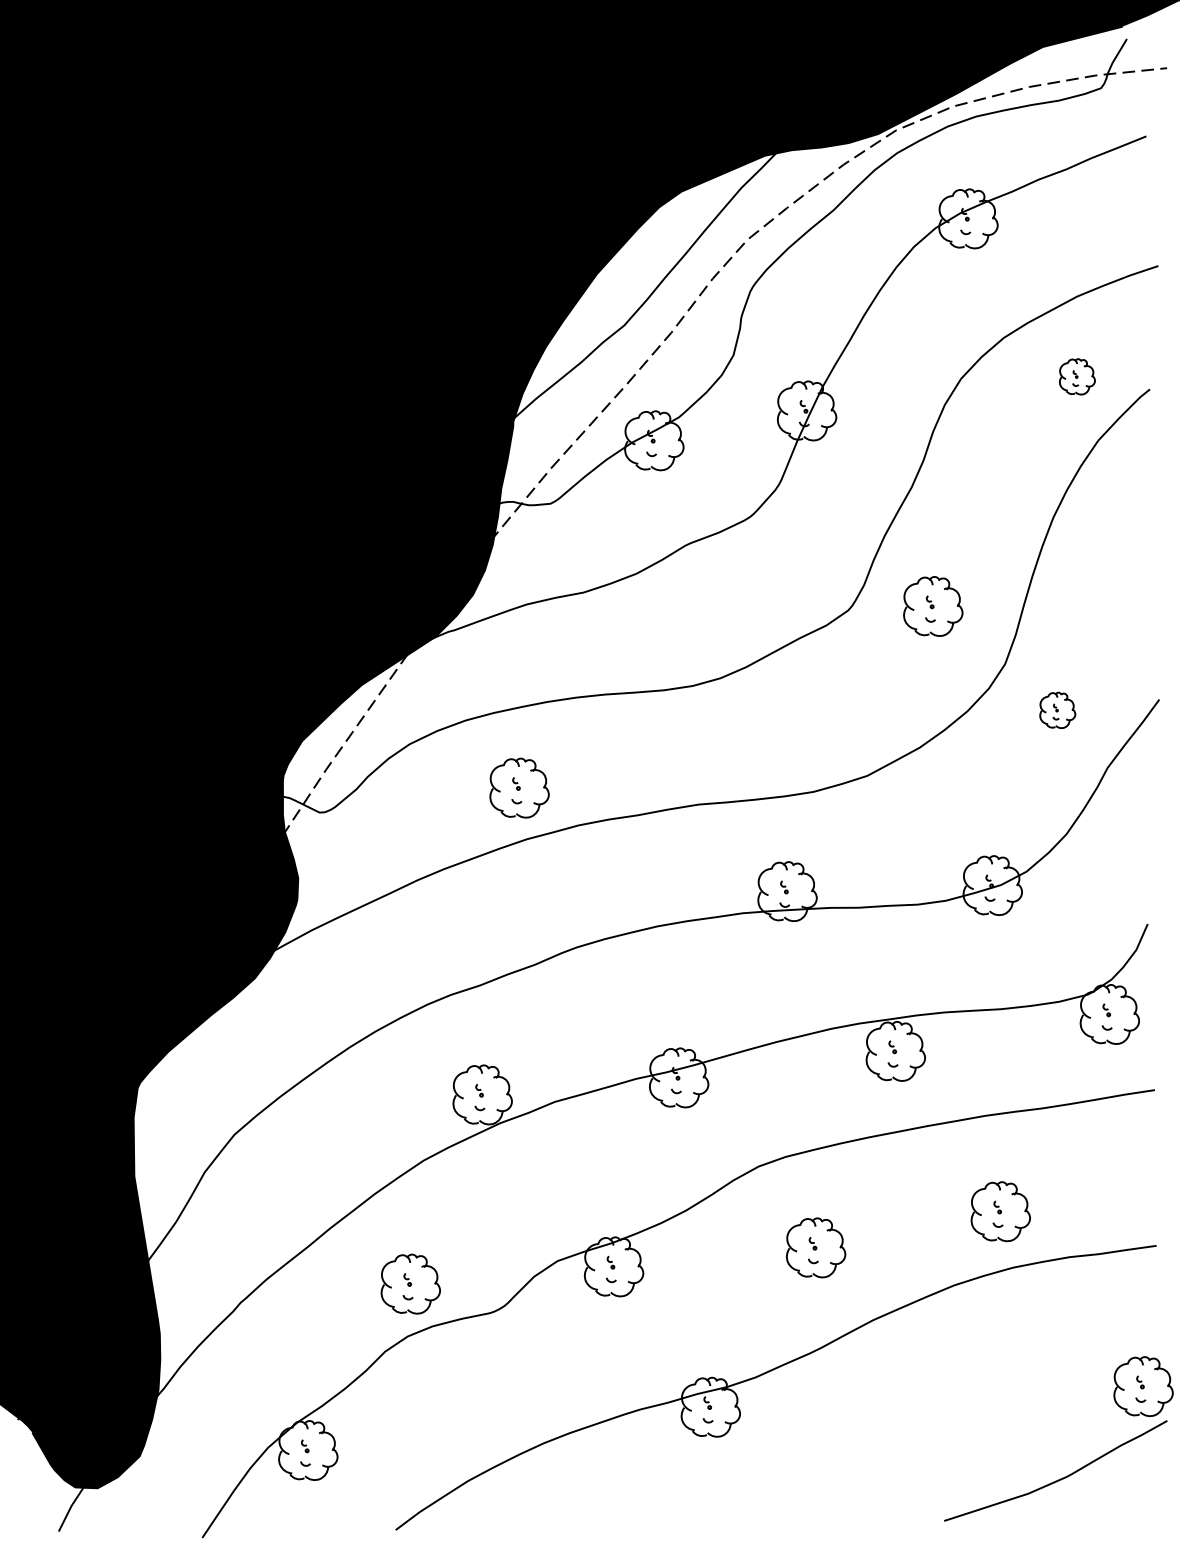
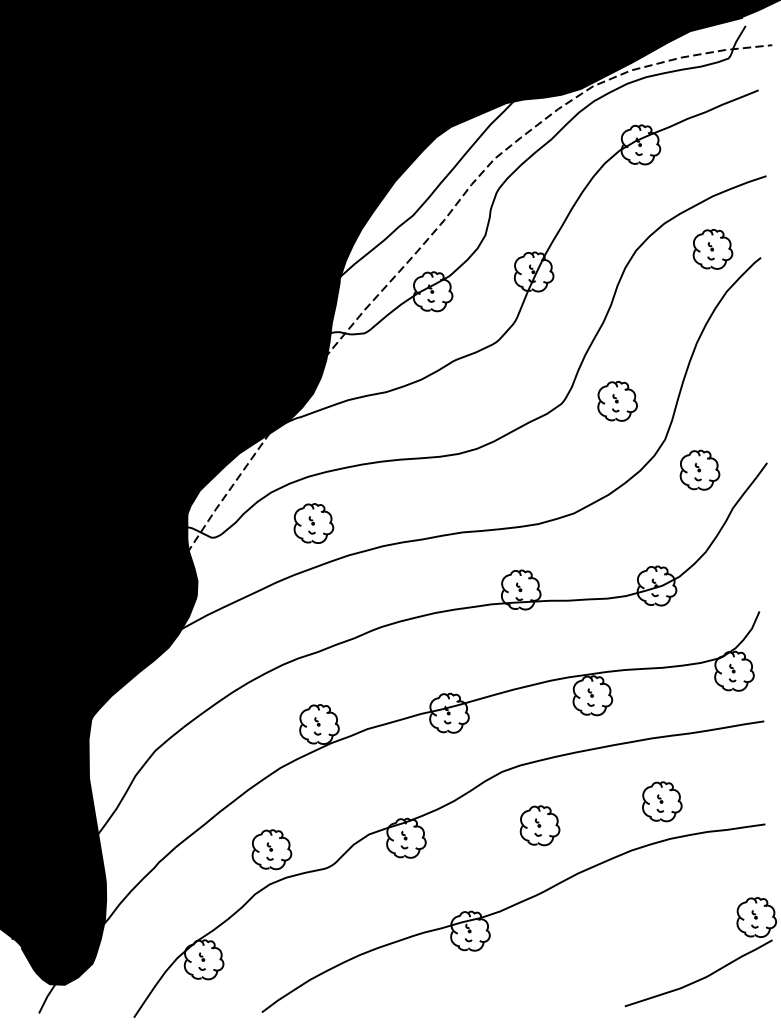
part: (1076, 376) -> (712, 249), size x1.67
part: (1057, 709) -> (699, 469), size x1.67
part: (518, 788) -> (313, 523), moved

